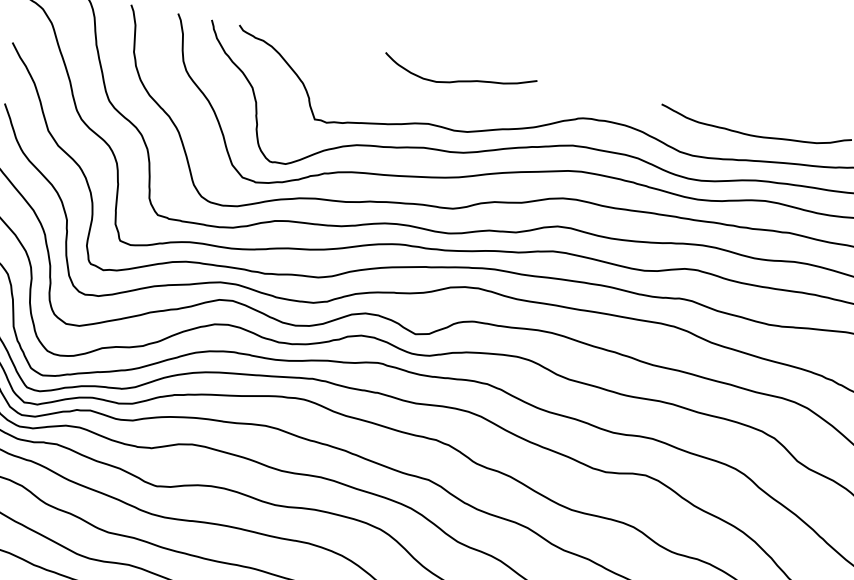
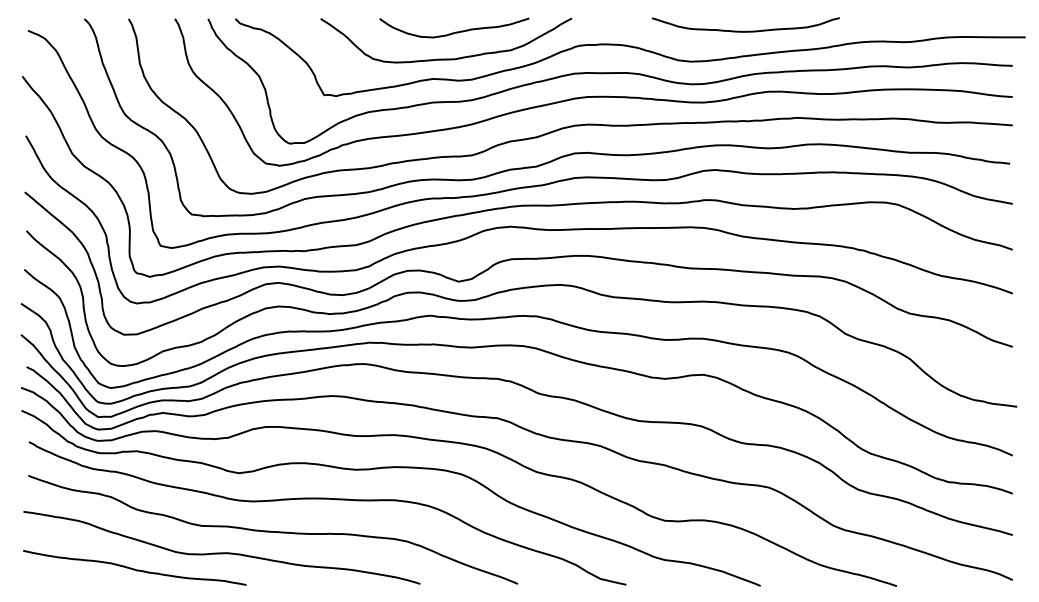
curve: (445, 105) -> (446, 58), added

